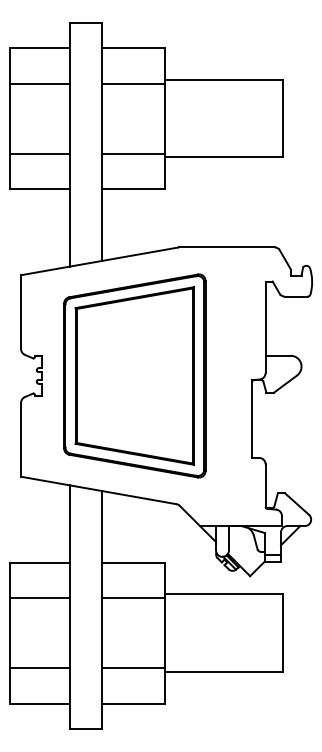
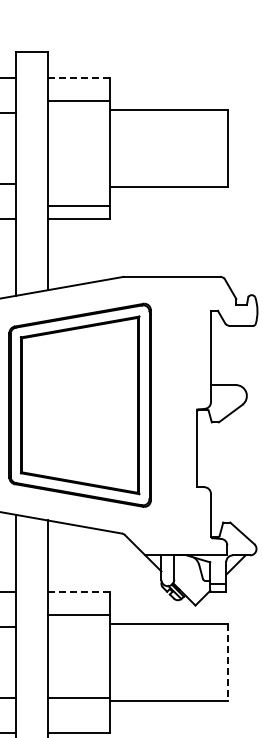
line: (134, 48) -> (79, 77), solid -> dashed
line: (133, 83) -> (78, 100), moved
line: (133, 154) -> (78, 205), moved
line: (134, 562) -> (79, 591), solid -> dashed
line: (133, 597) -> (78, 614), moved
line: (282, 633) -> (227, 662), solid -> dashed

